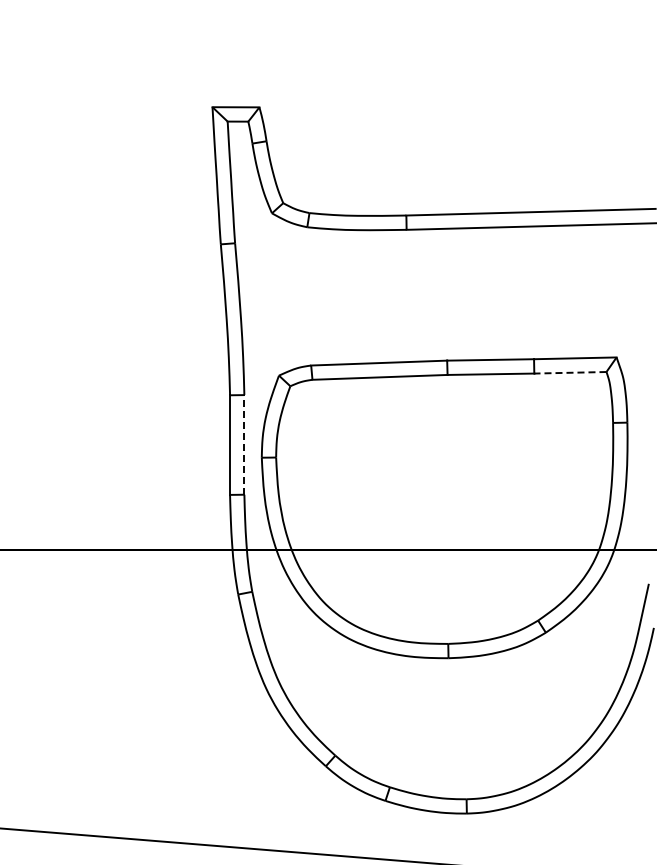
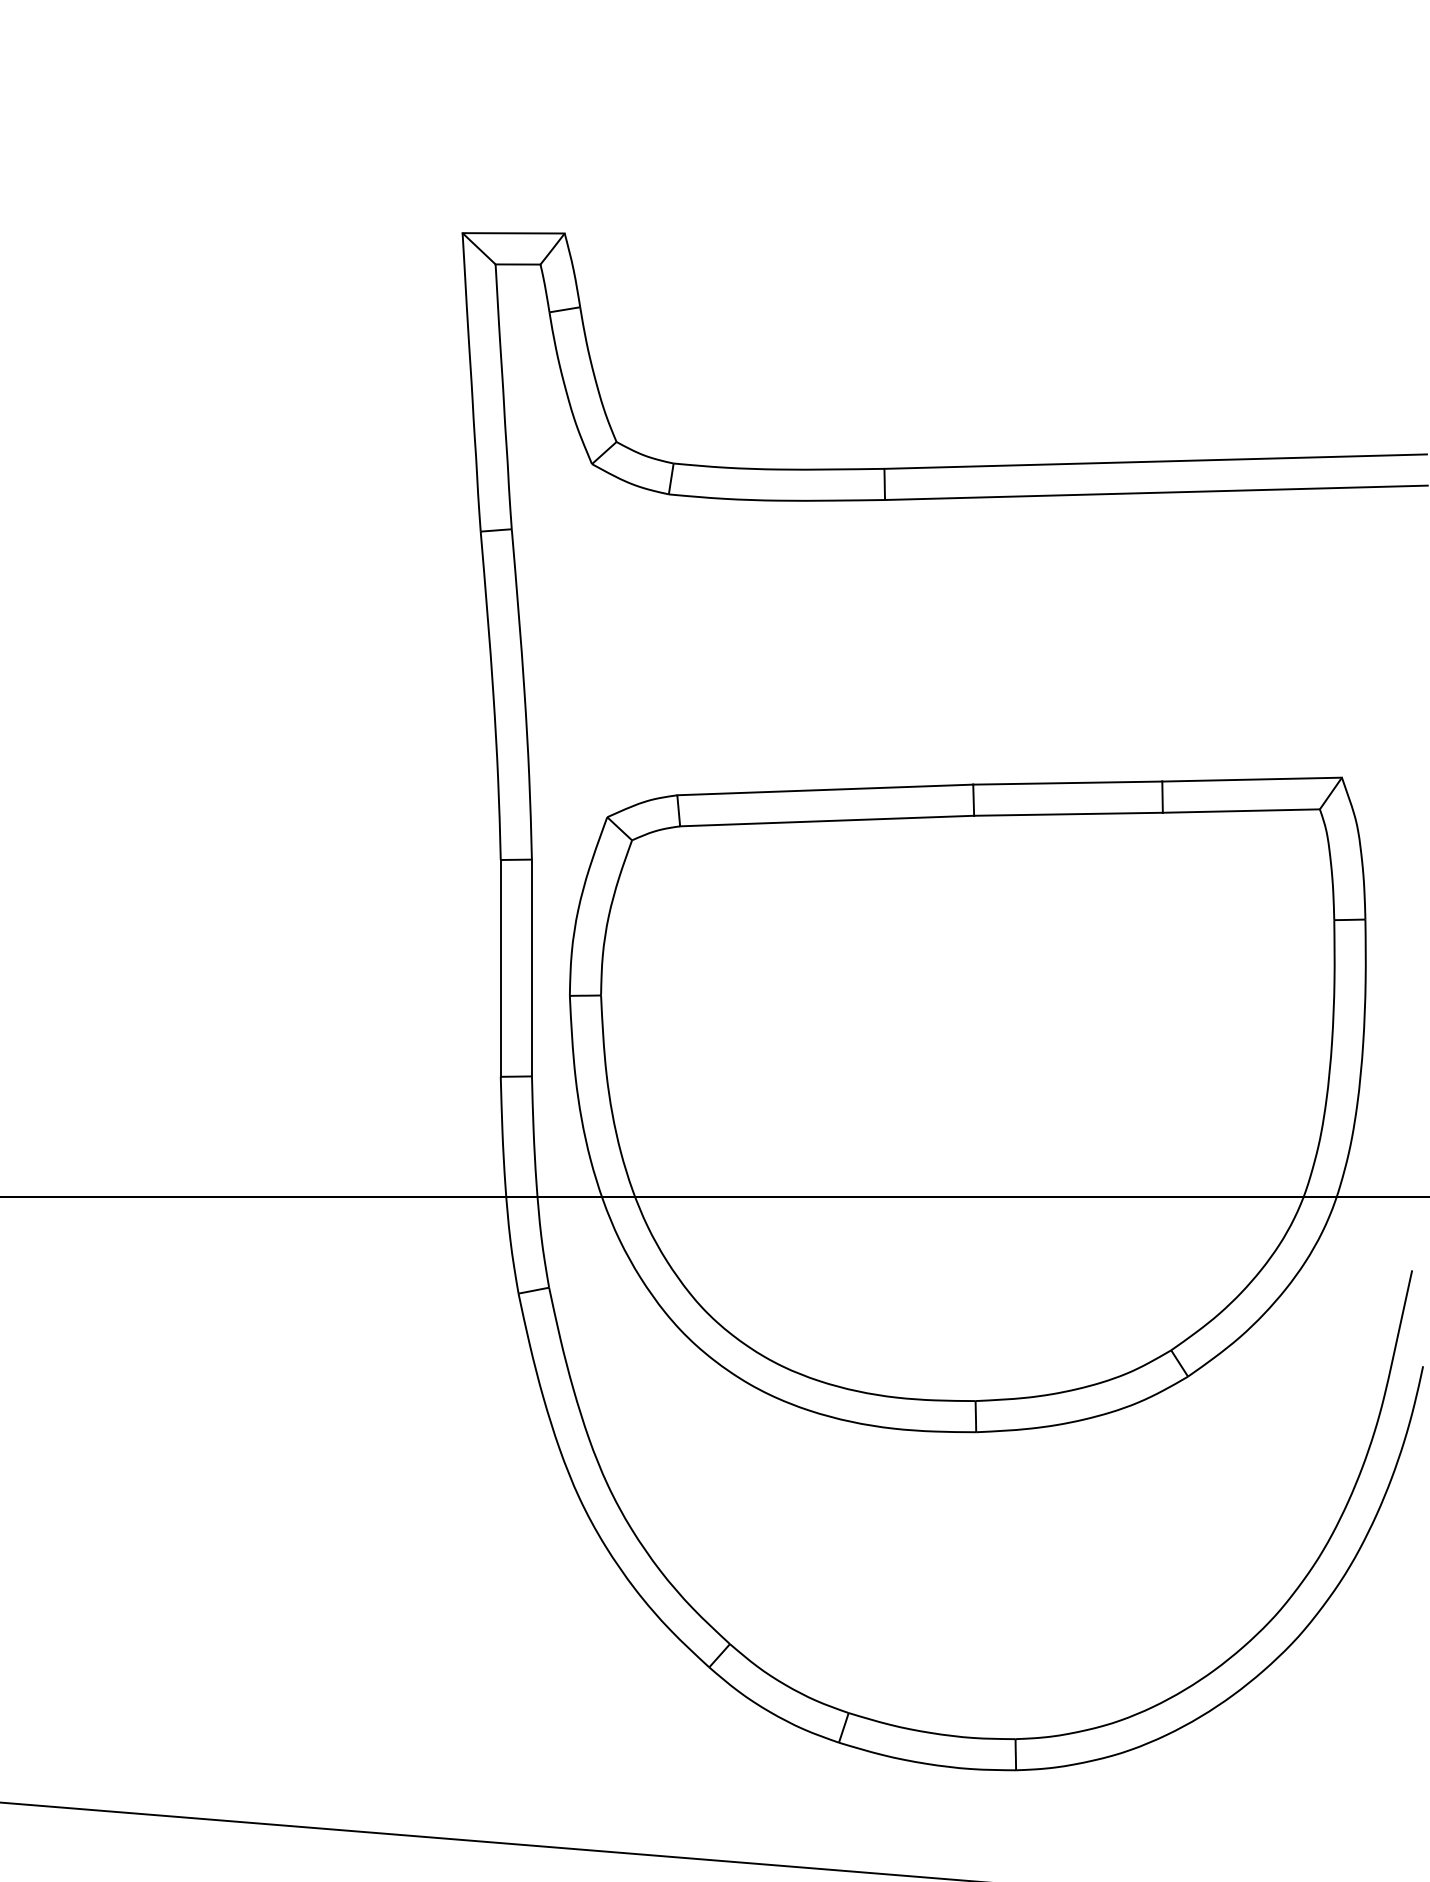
line: (569, 372) -> (1239, 810), dashed -> solid
line: (244, 444) -> (532, 967), dashed -> solid

